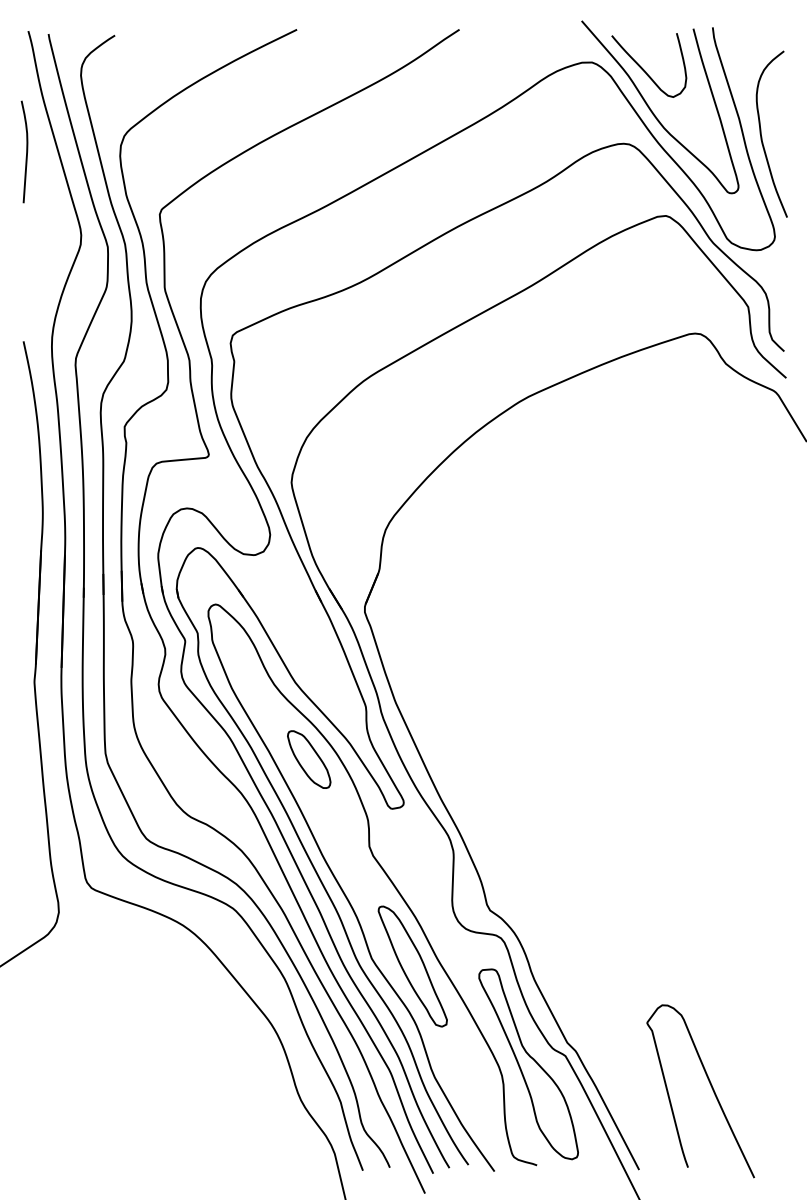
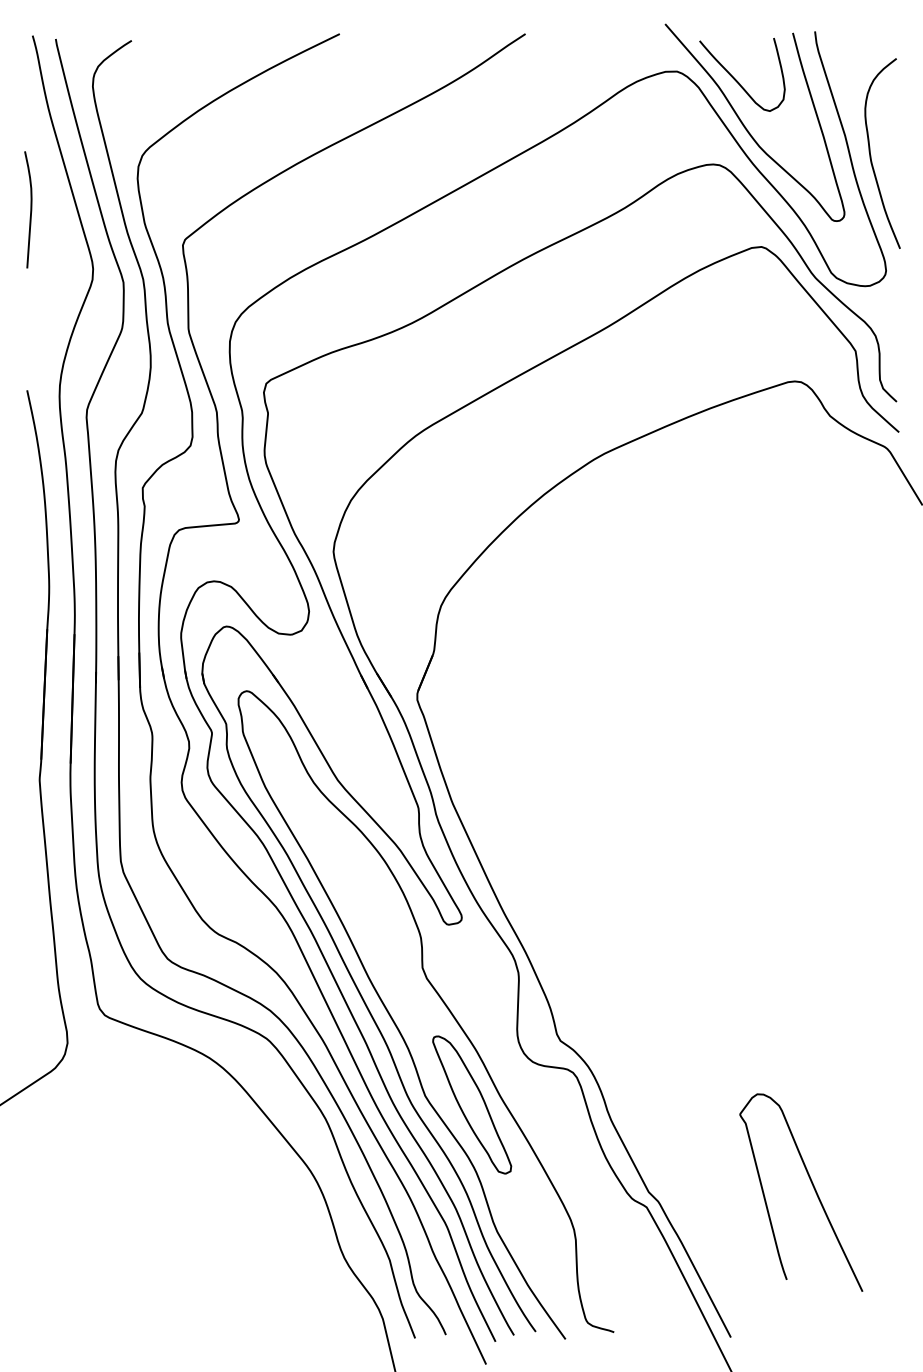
curve: (26, 151) -> (30, 209), moved
part: (309, 759) -> (353, 868), removed
part: (528, 1064) -> (604, 1216), removed
curve: (710, 1085) -> (812, 1186), moved

